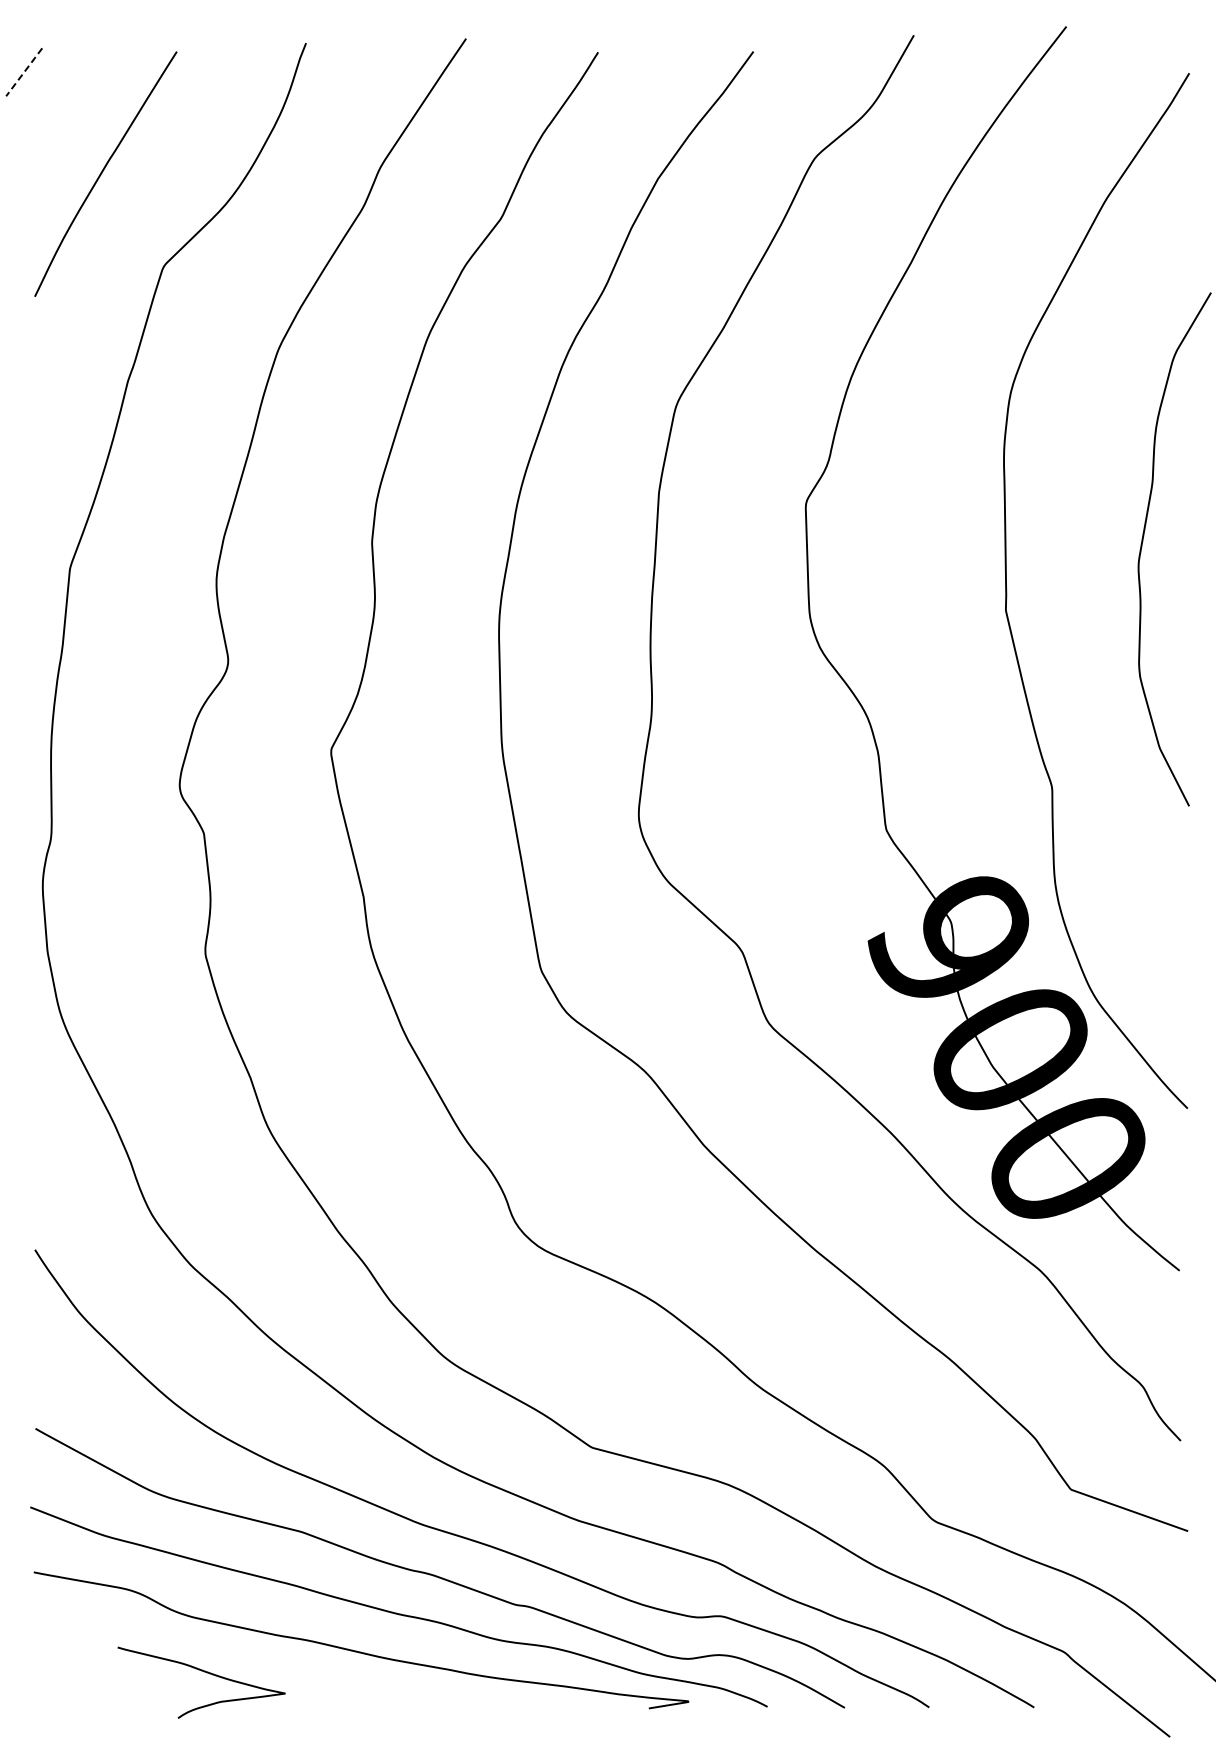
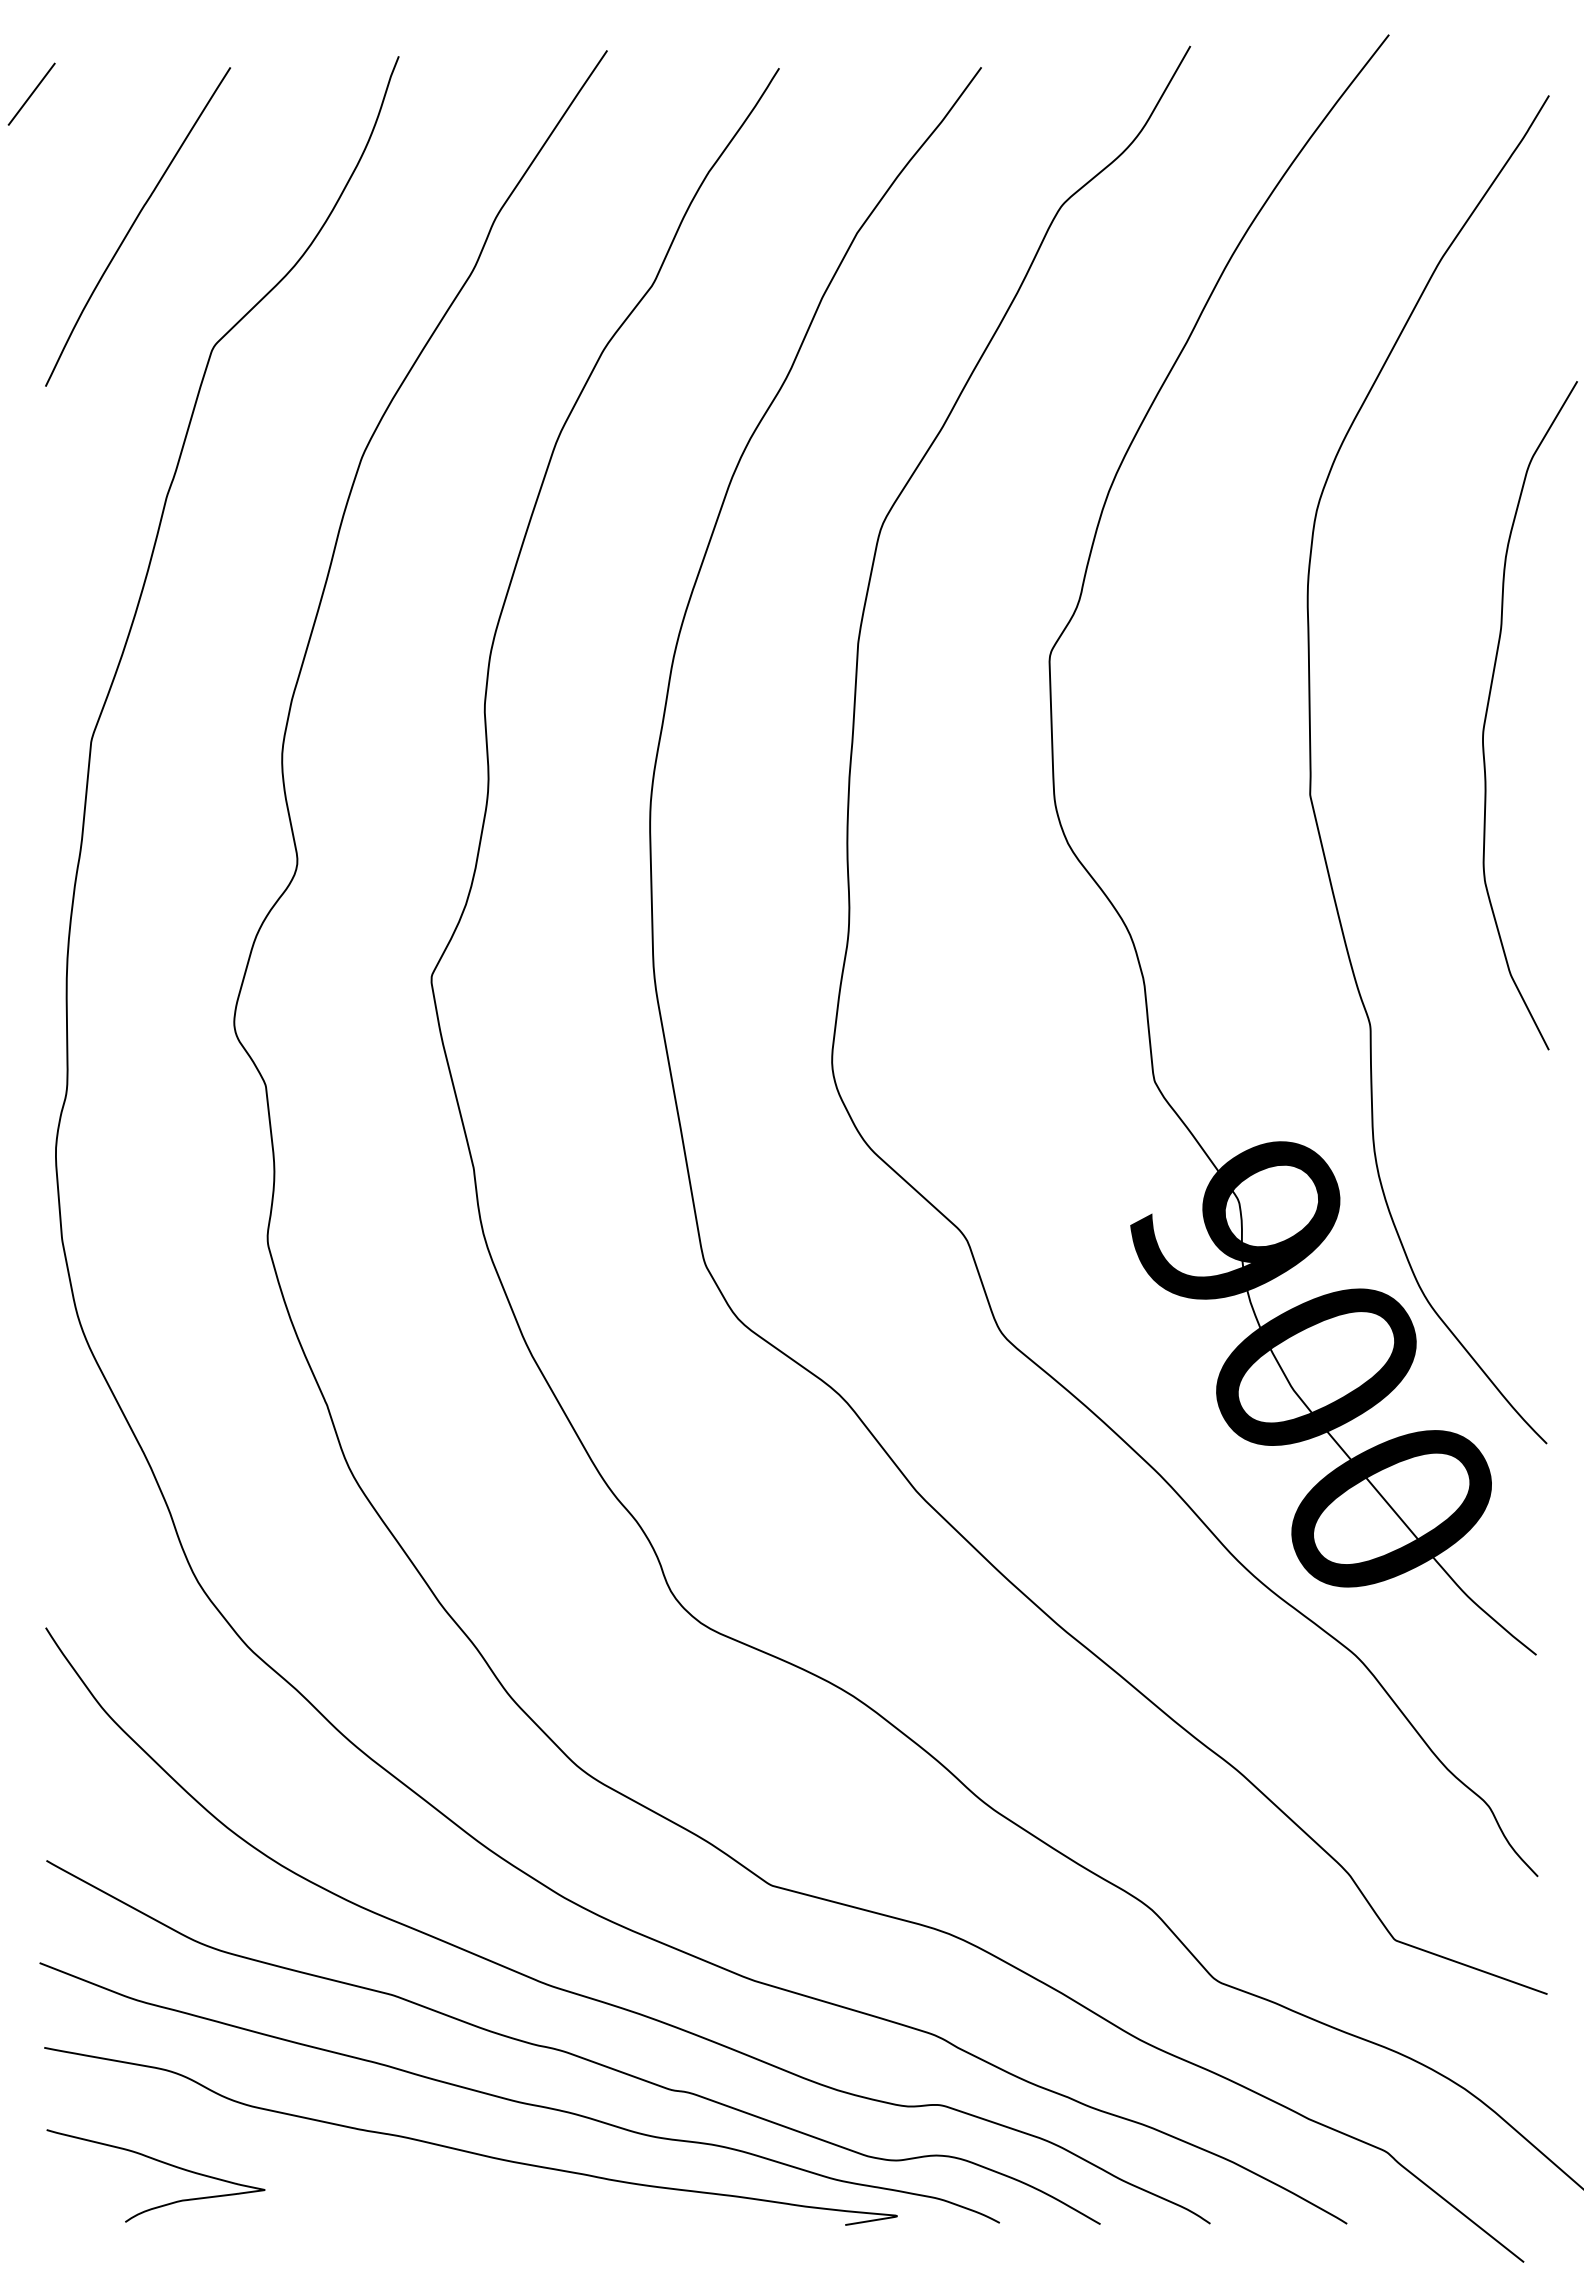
line: (23, 72) -> (30, 94), dashed -> solid
curve: (204, 1672) -> (159, 2162), moved

